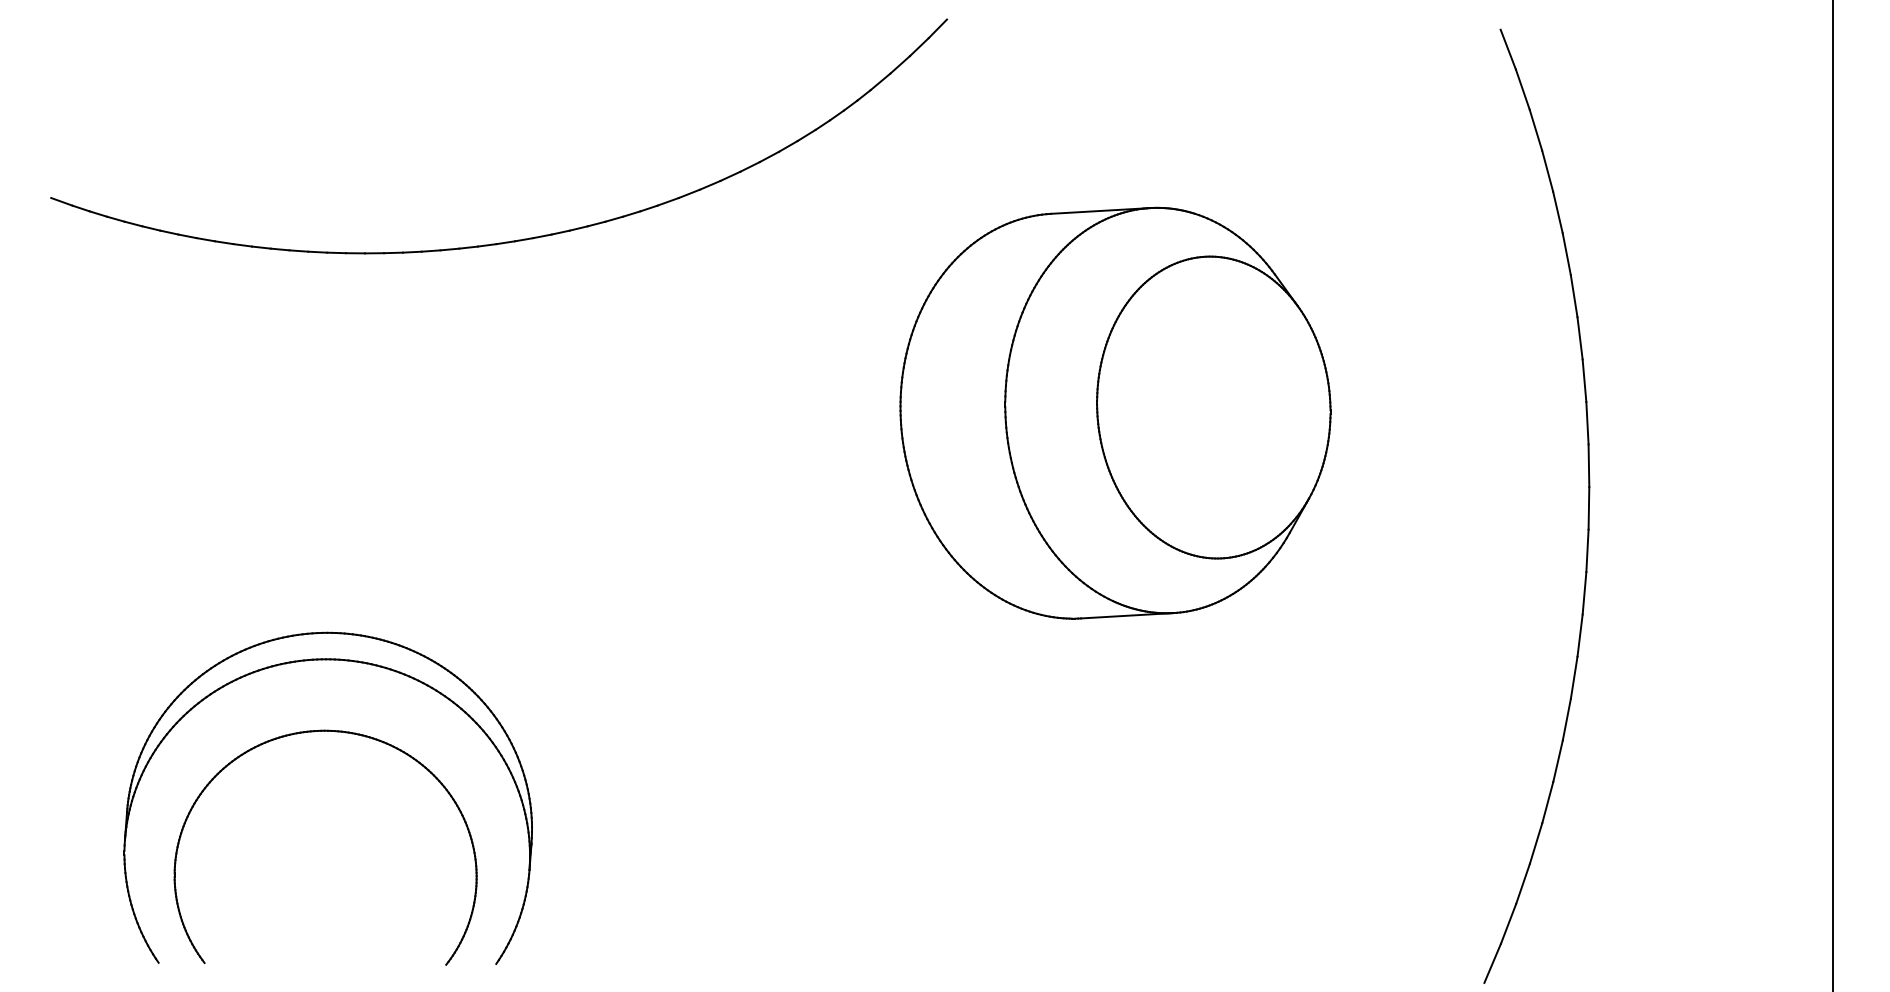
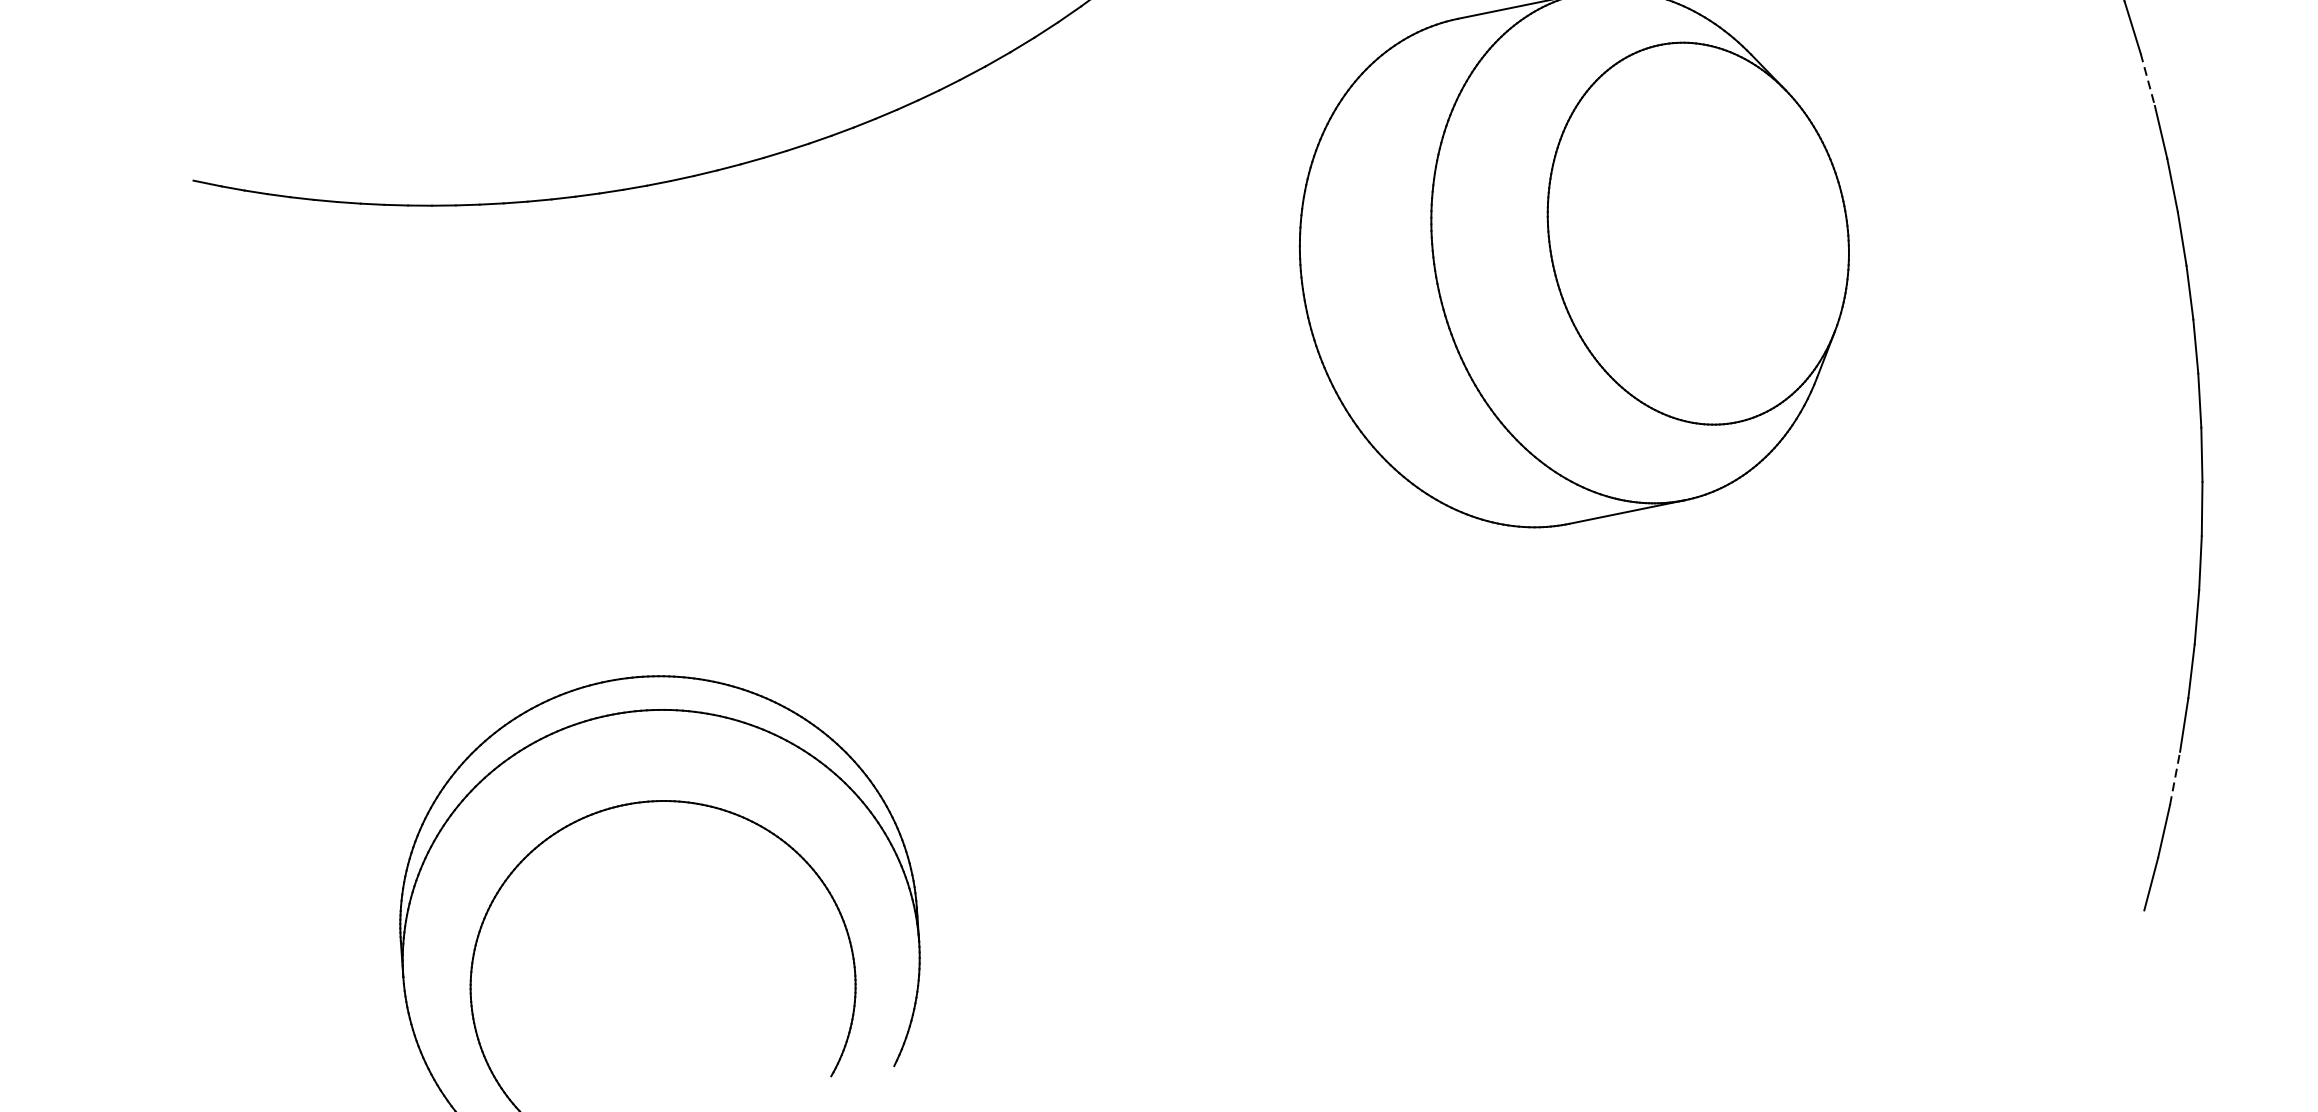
line: (1580, 338) -> (2148, 79), solid -> dashed
line: (1523, 883) -> (2175, 777), solid -> dashed

